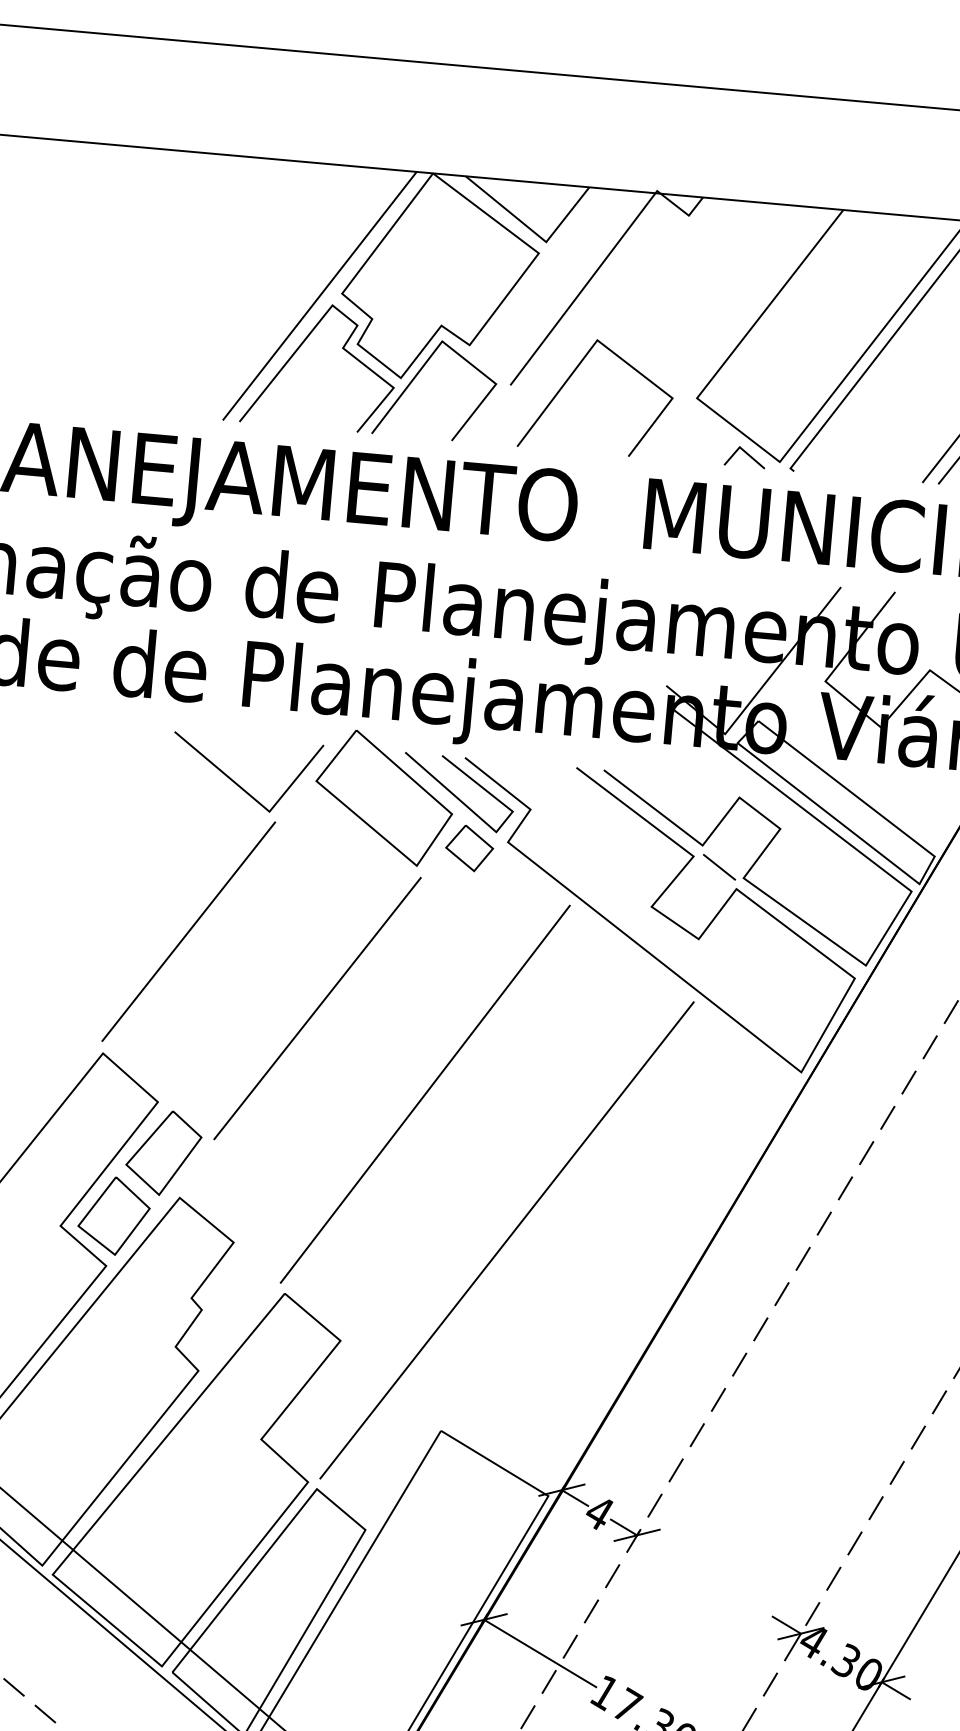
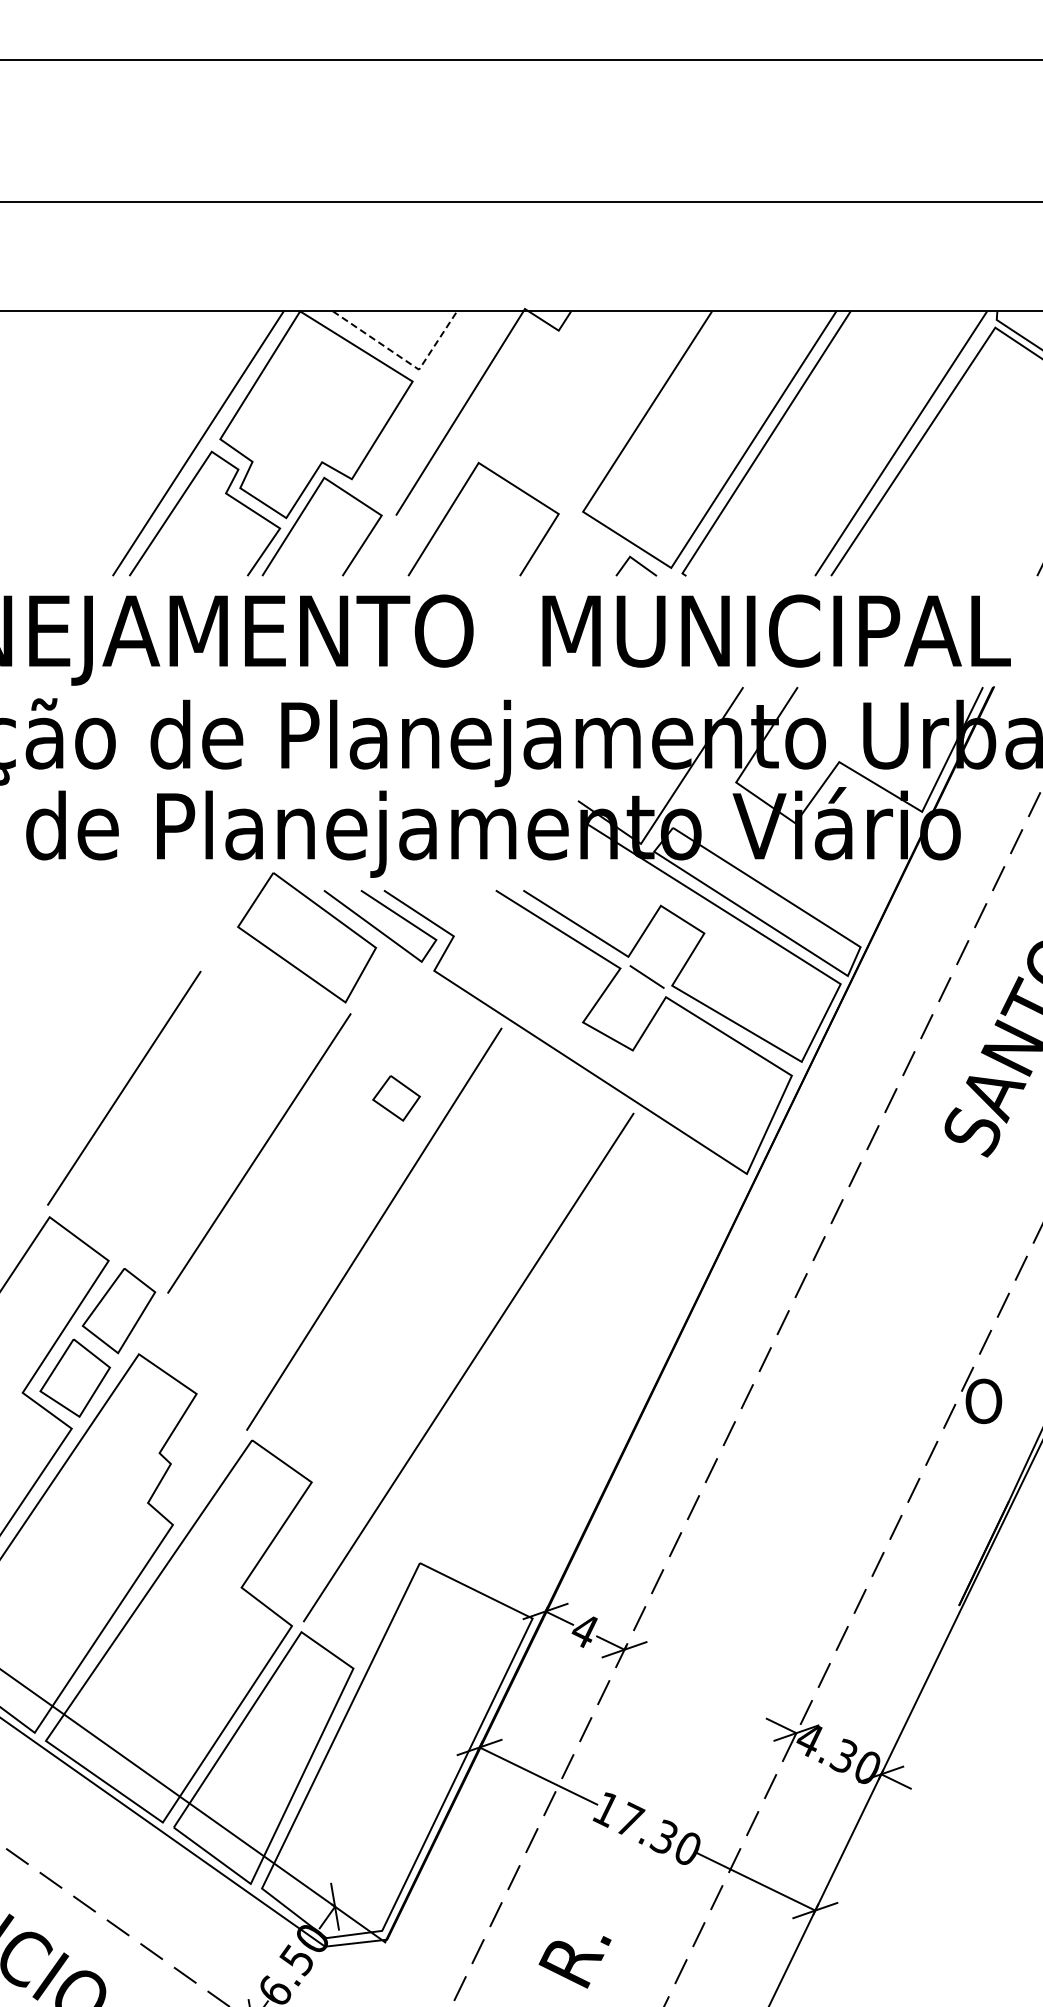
line: (533, 231) -> (405, 360), solid -> dashed
line: (239, 784) -> (161, 937), removed
part: (469, 848) -> (396, 1098), moved

